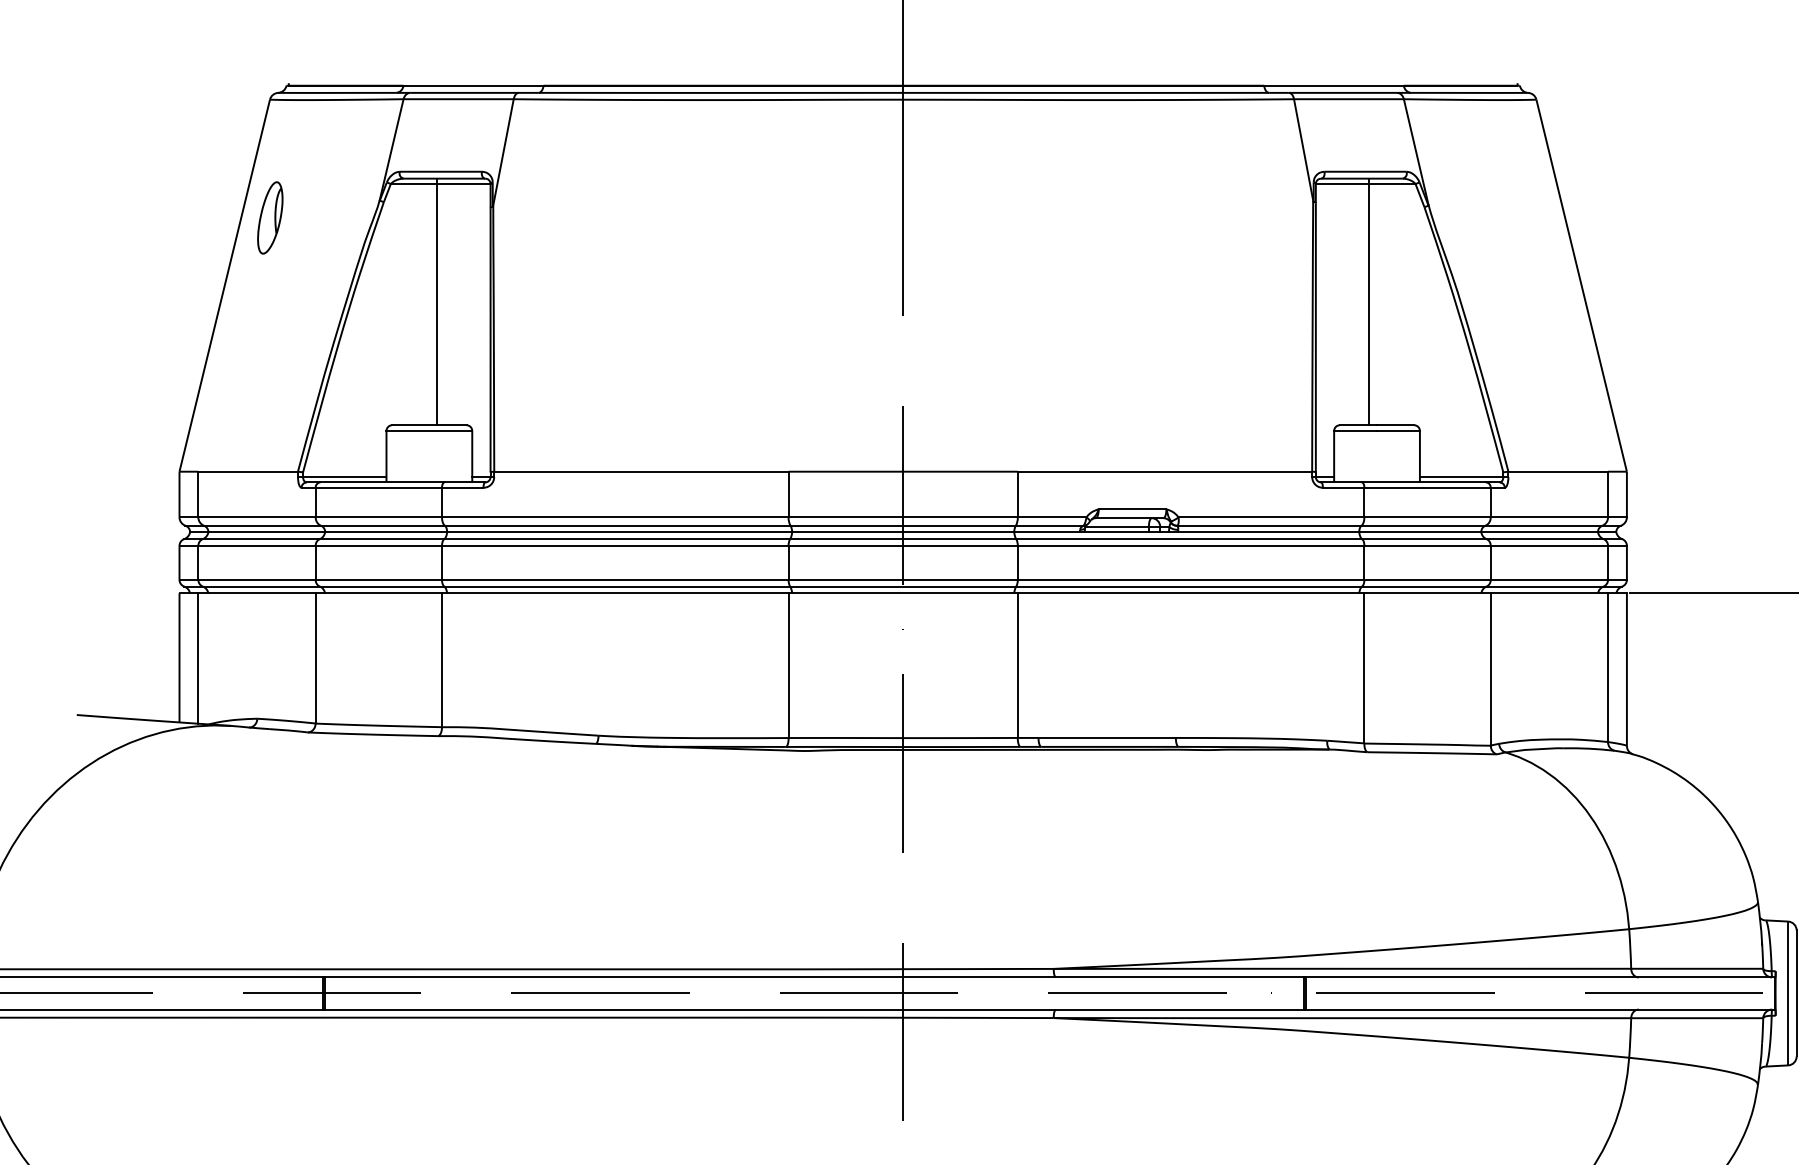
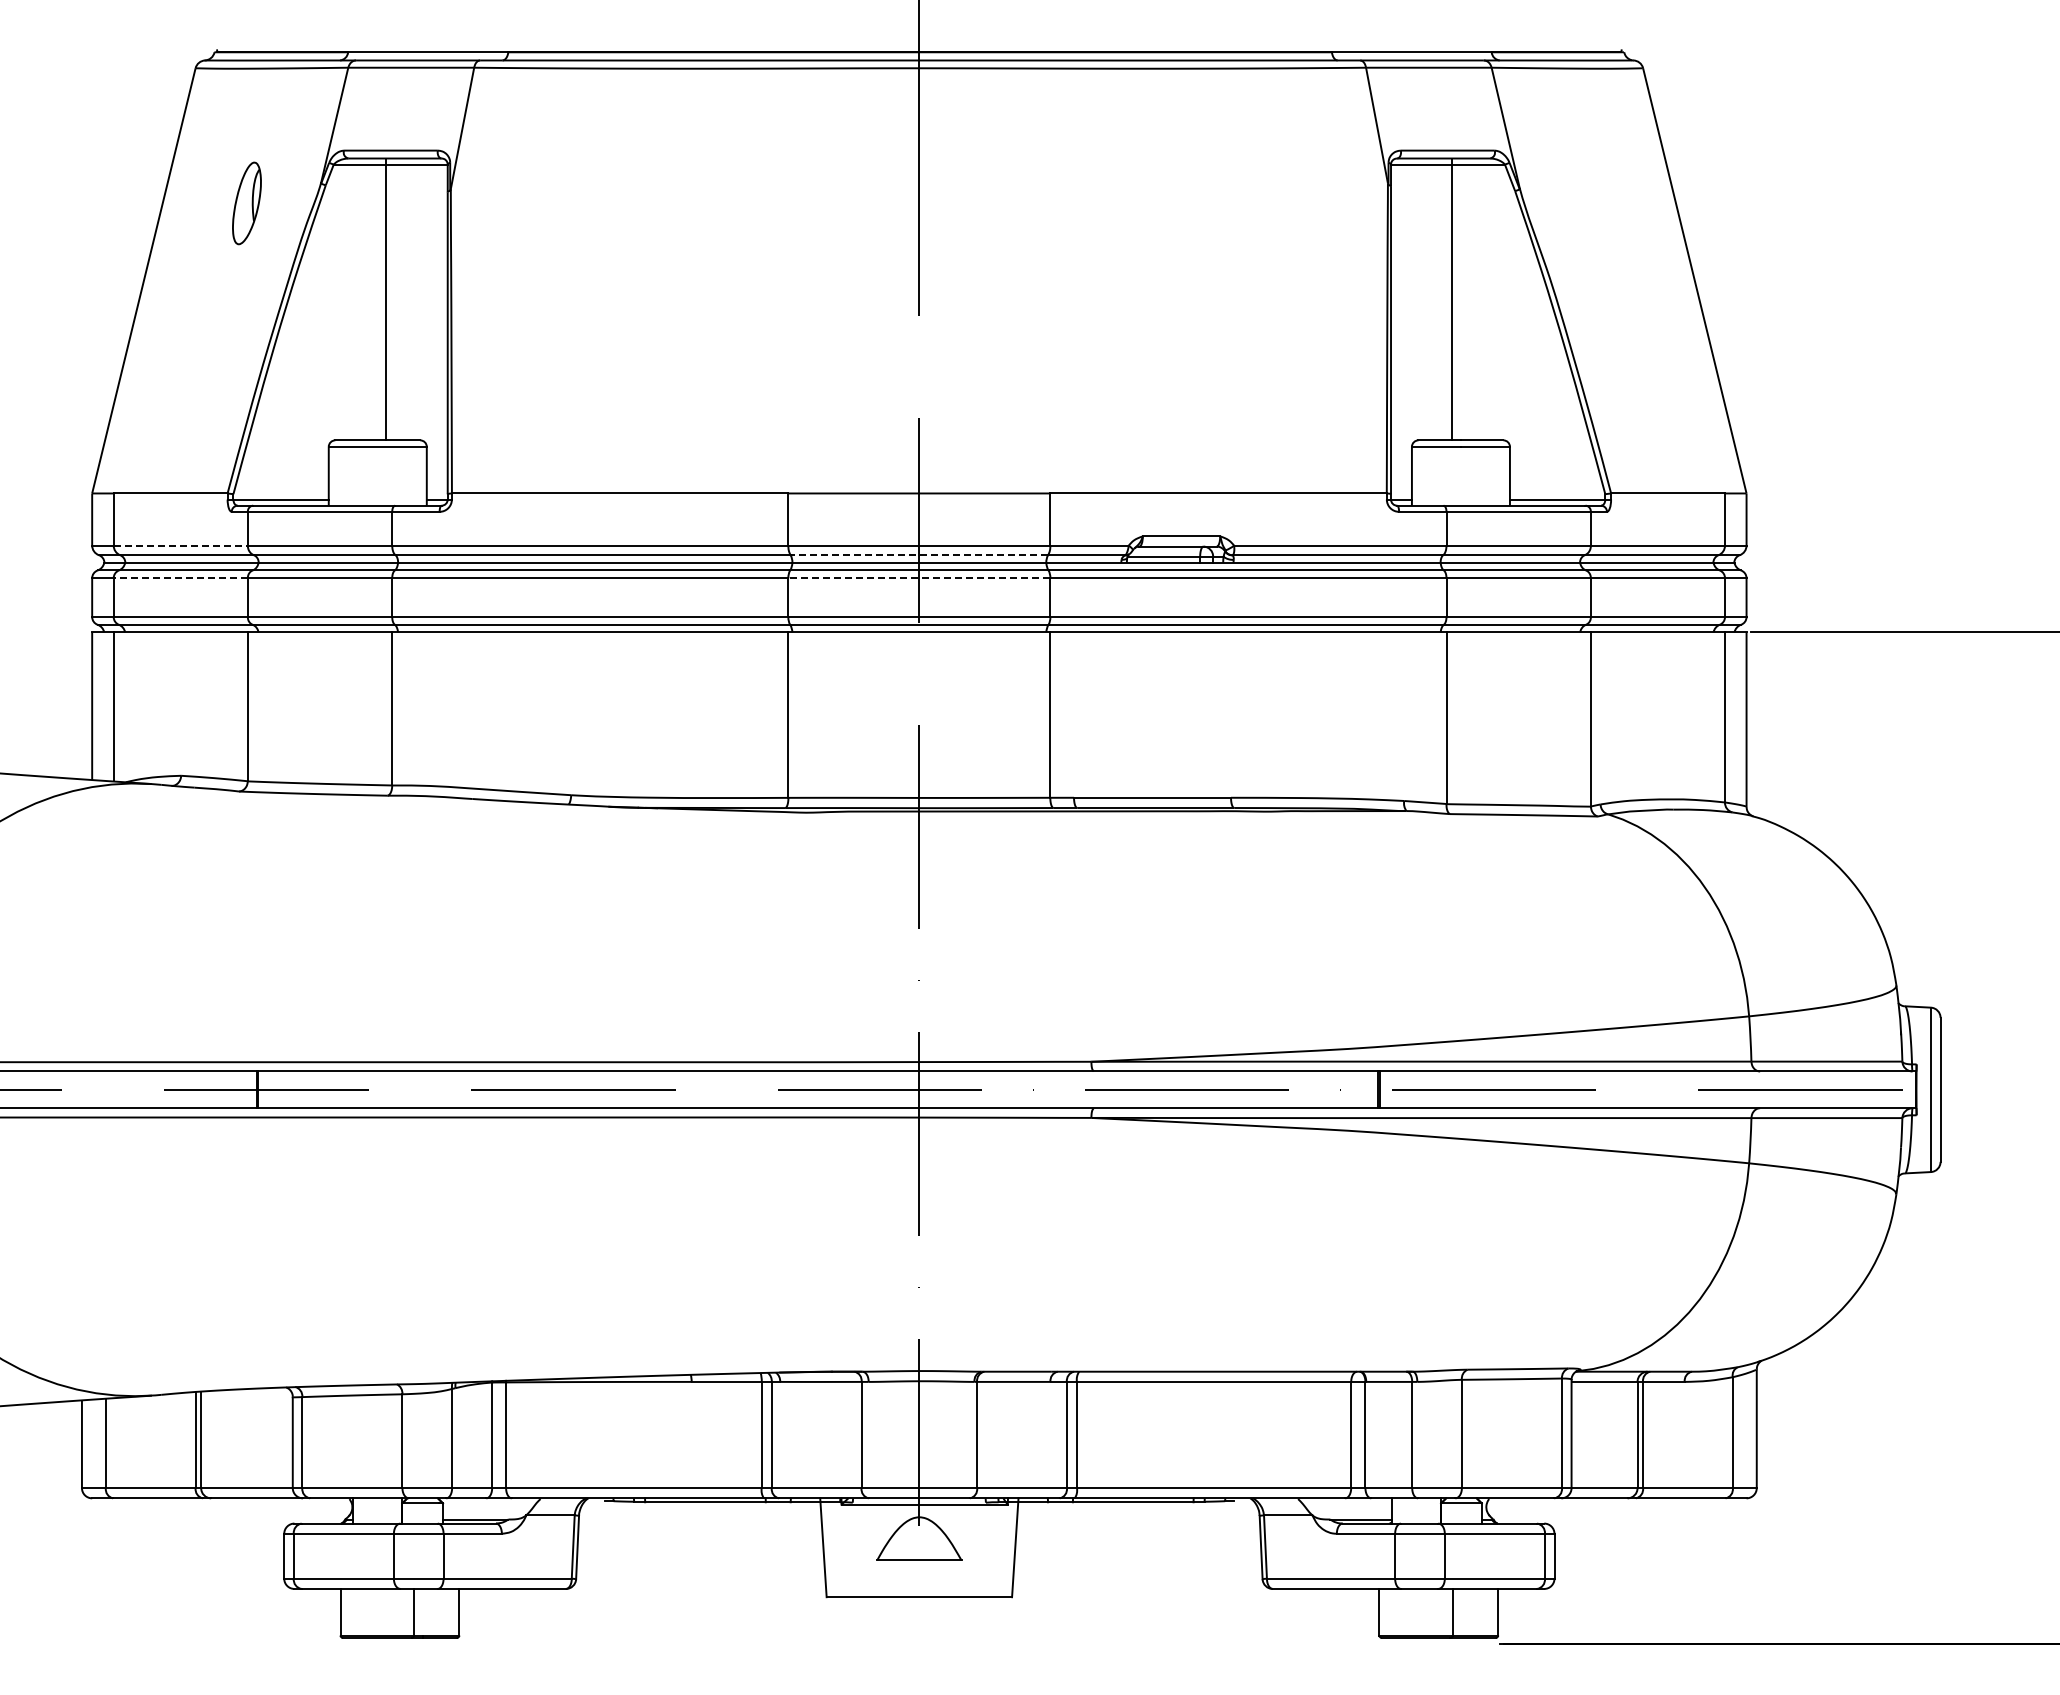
part: (269, 218) -> (246, 203), moved
line: (257, 517) -> (181, 545), solid -> dashed
line: (903, 525) -> (919, 555), solid -> dashed
line: (256, 546) -> (180, 578), solid -> dashed
line: (903, 546) -> (919, 578), solid -> dashed

